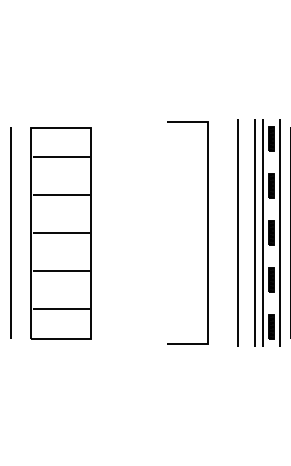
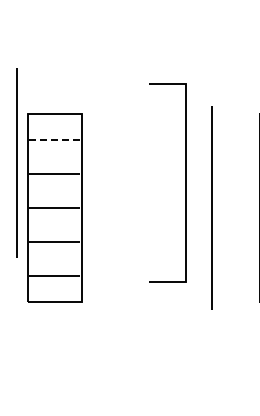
line: (60, 156) -> (54, 139), solid -> dashed
line: (10, 232) -> (16, 162), moved
line: (207, 232) -> (185, 182), moved
part: (267, 232) -> (238, 207), removed

